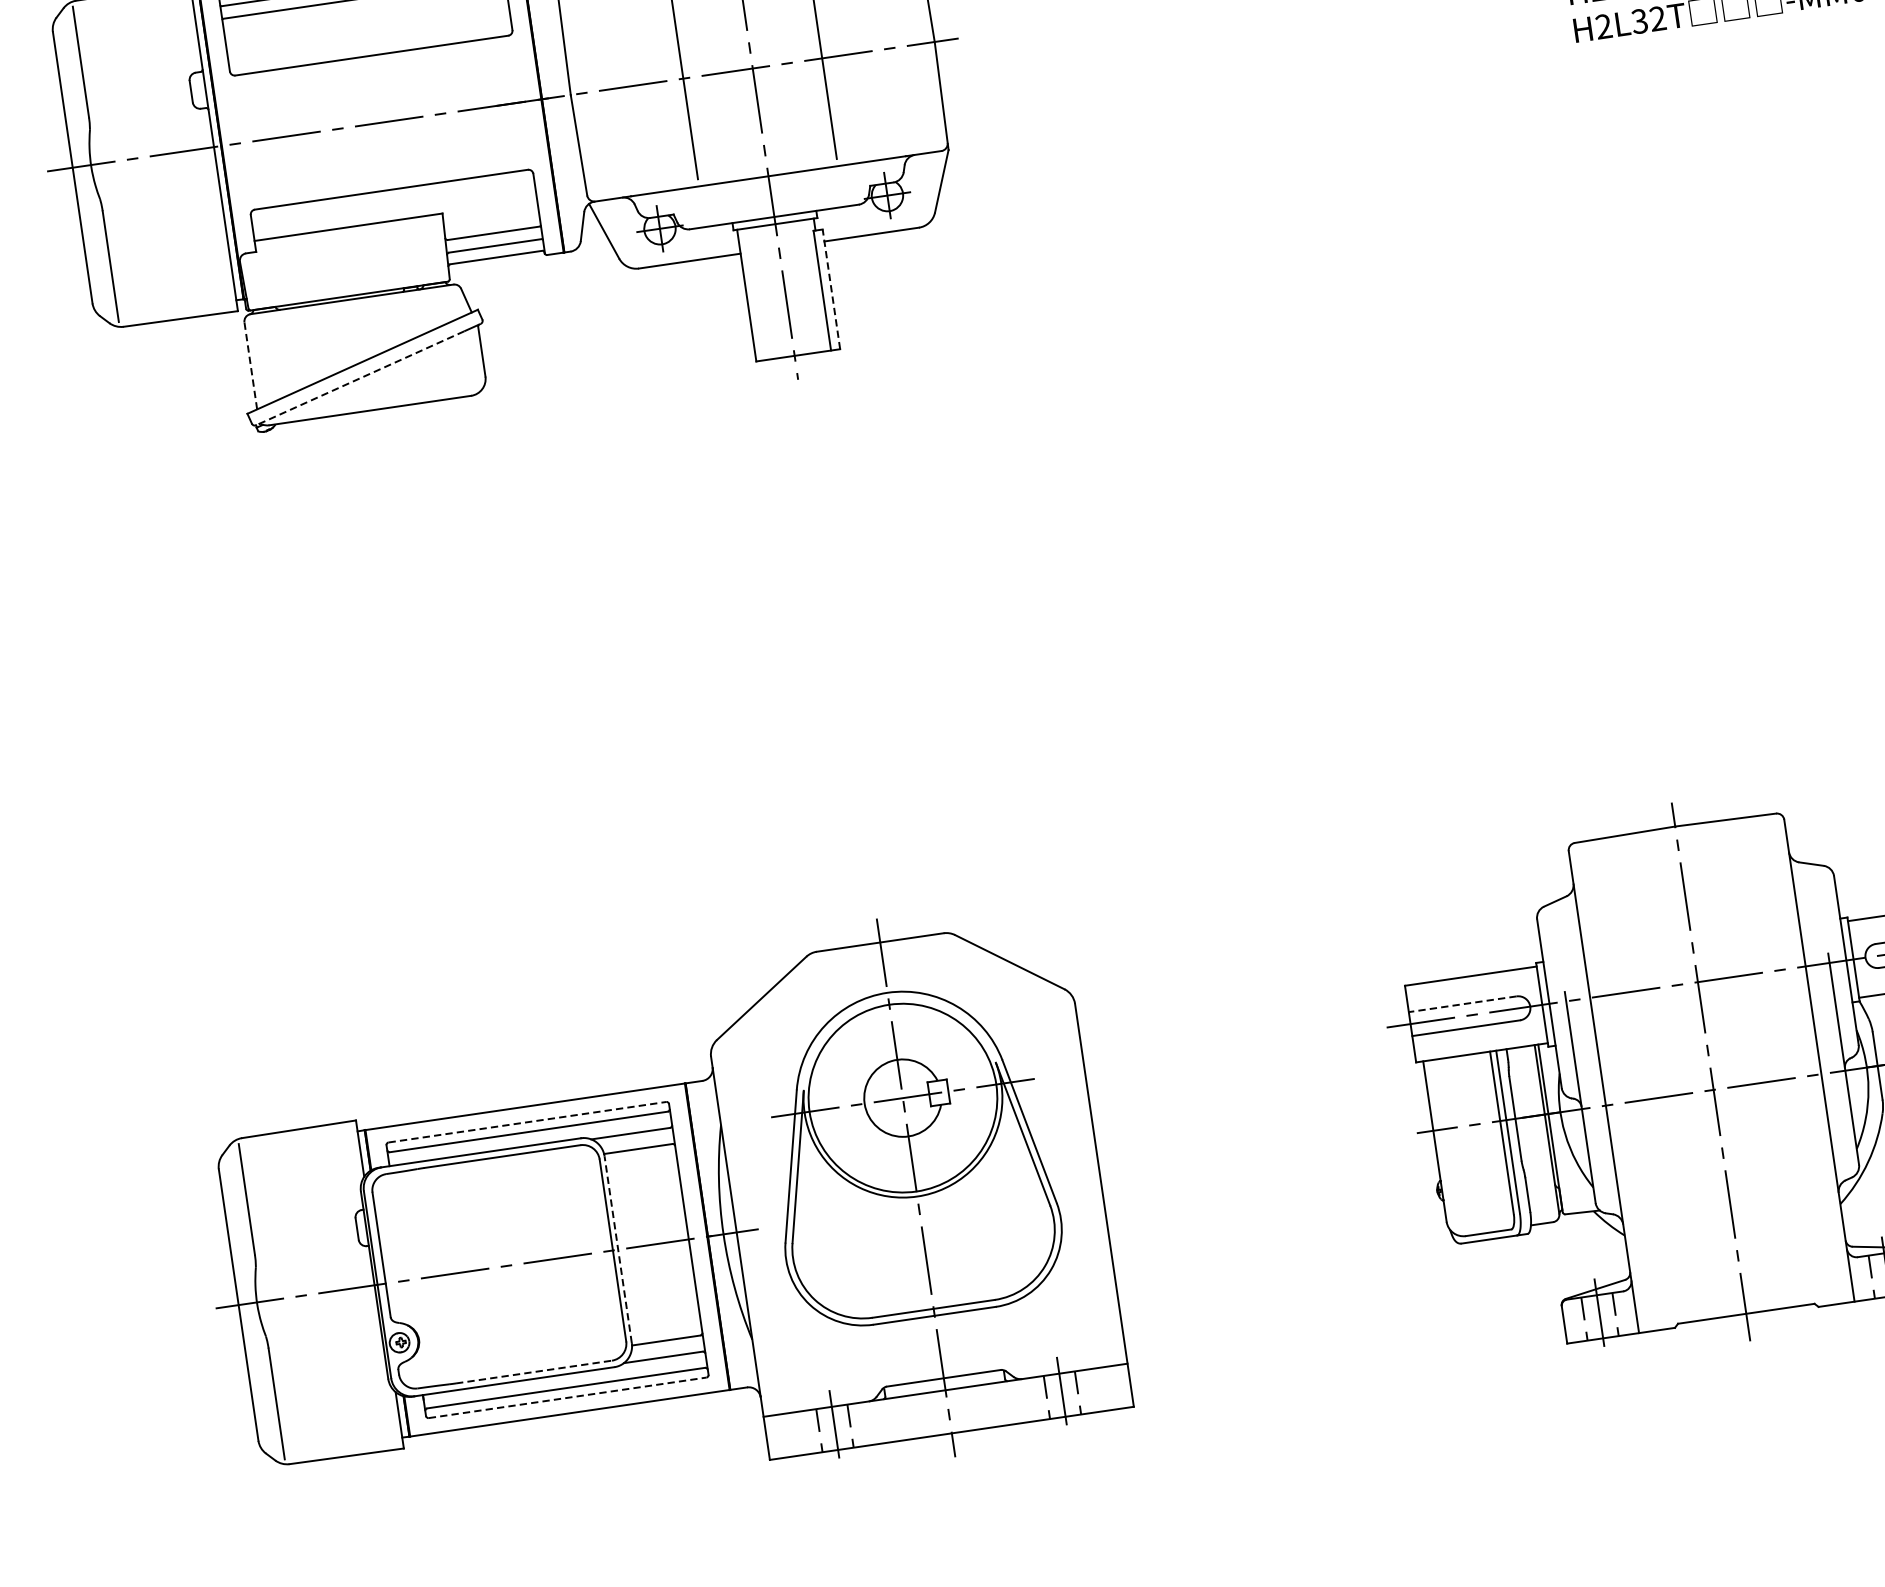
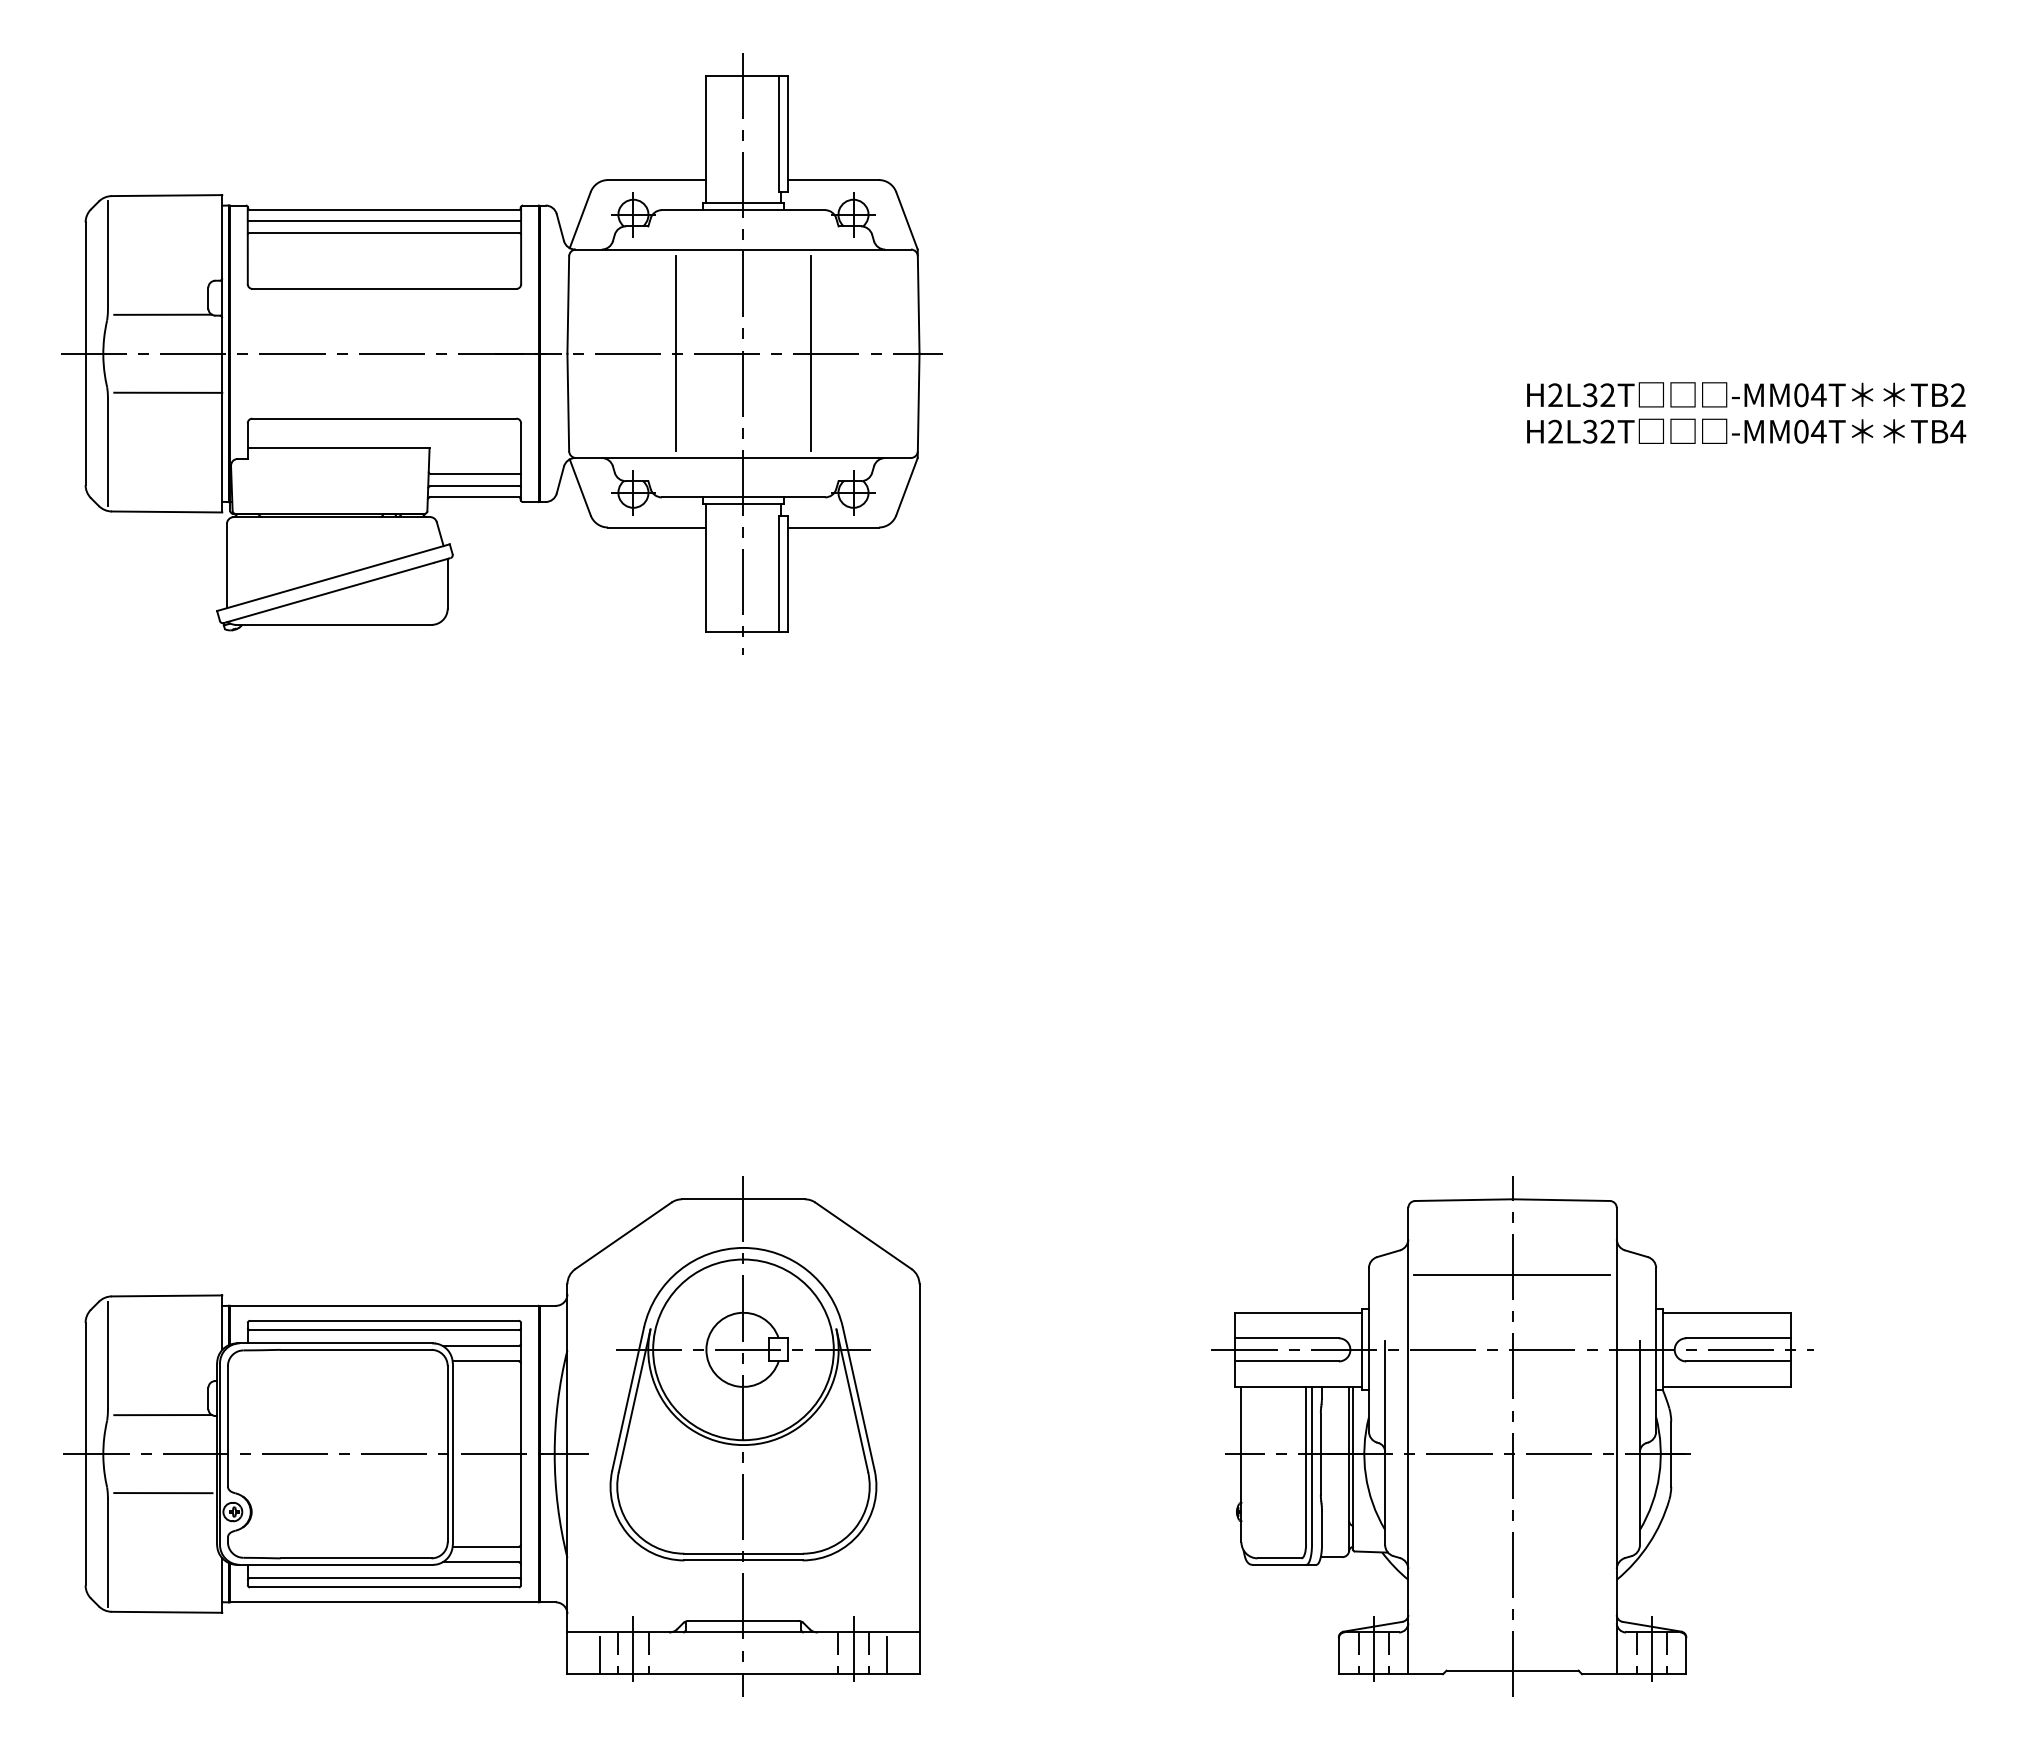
line: (147, 115) -> (163, 314), added
line: (164, 195) -> (168, 392), added
line: (831, 289) -> (787, 573), dashed -> solid
line: (250, 365) -> (226, 565), dashed -> solid
line: (359, 378) -> (328, 593), dashed -> solid
line: (1686, 904) -> (1512, 1274), added
line: (1462, 1004) -> (1286, 1338), dashed -> solid
line: (527, 1121) -> (384, 1320), dashed -> solid
line: (617, 1249) -> (452, 1453), dashed -> solid
line: (313, 1253) -> (163, 1415), added
line: (325, 1334) -> (163, 1493), added
line: (534, 1372) -> (356, 1558), dashed -> solid
line: (1097, 1392) -> (887, 1655), added
line: (567, 1397) -> (384, 1587), dashed -> solid
line: (800, 1435) -> (599, 1655), added

